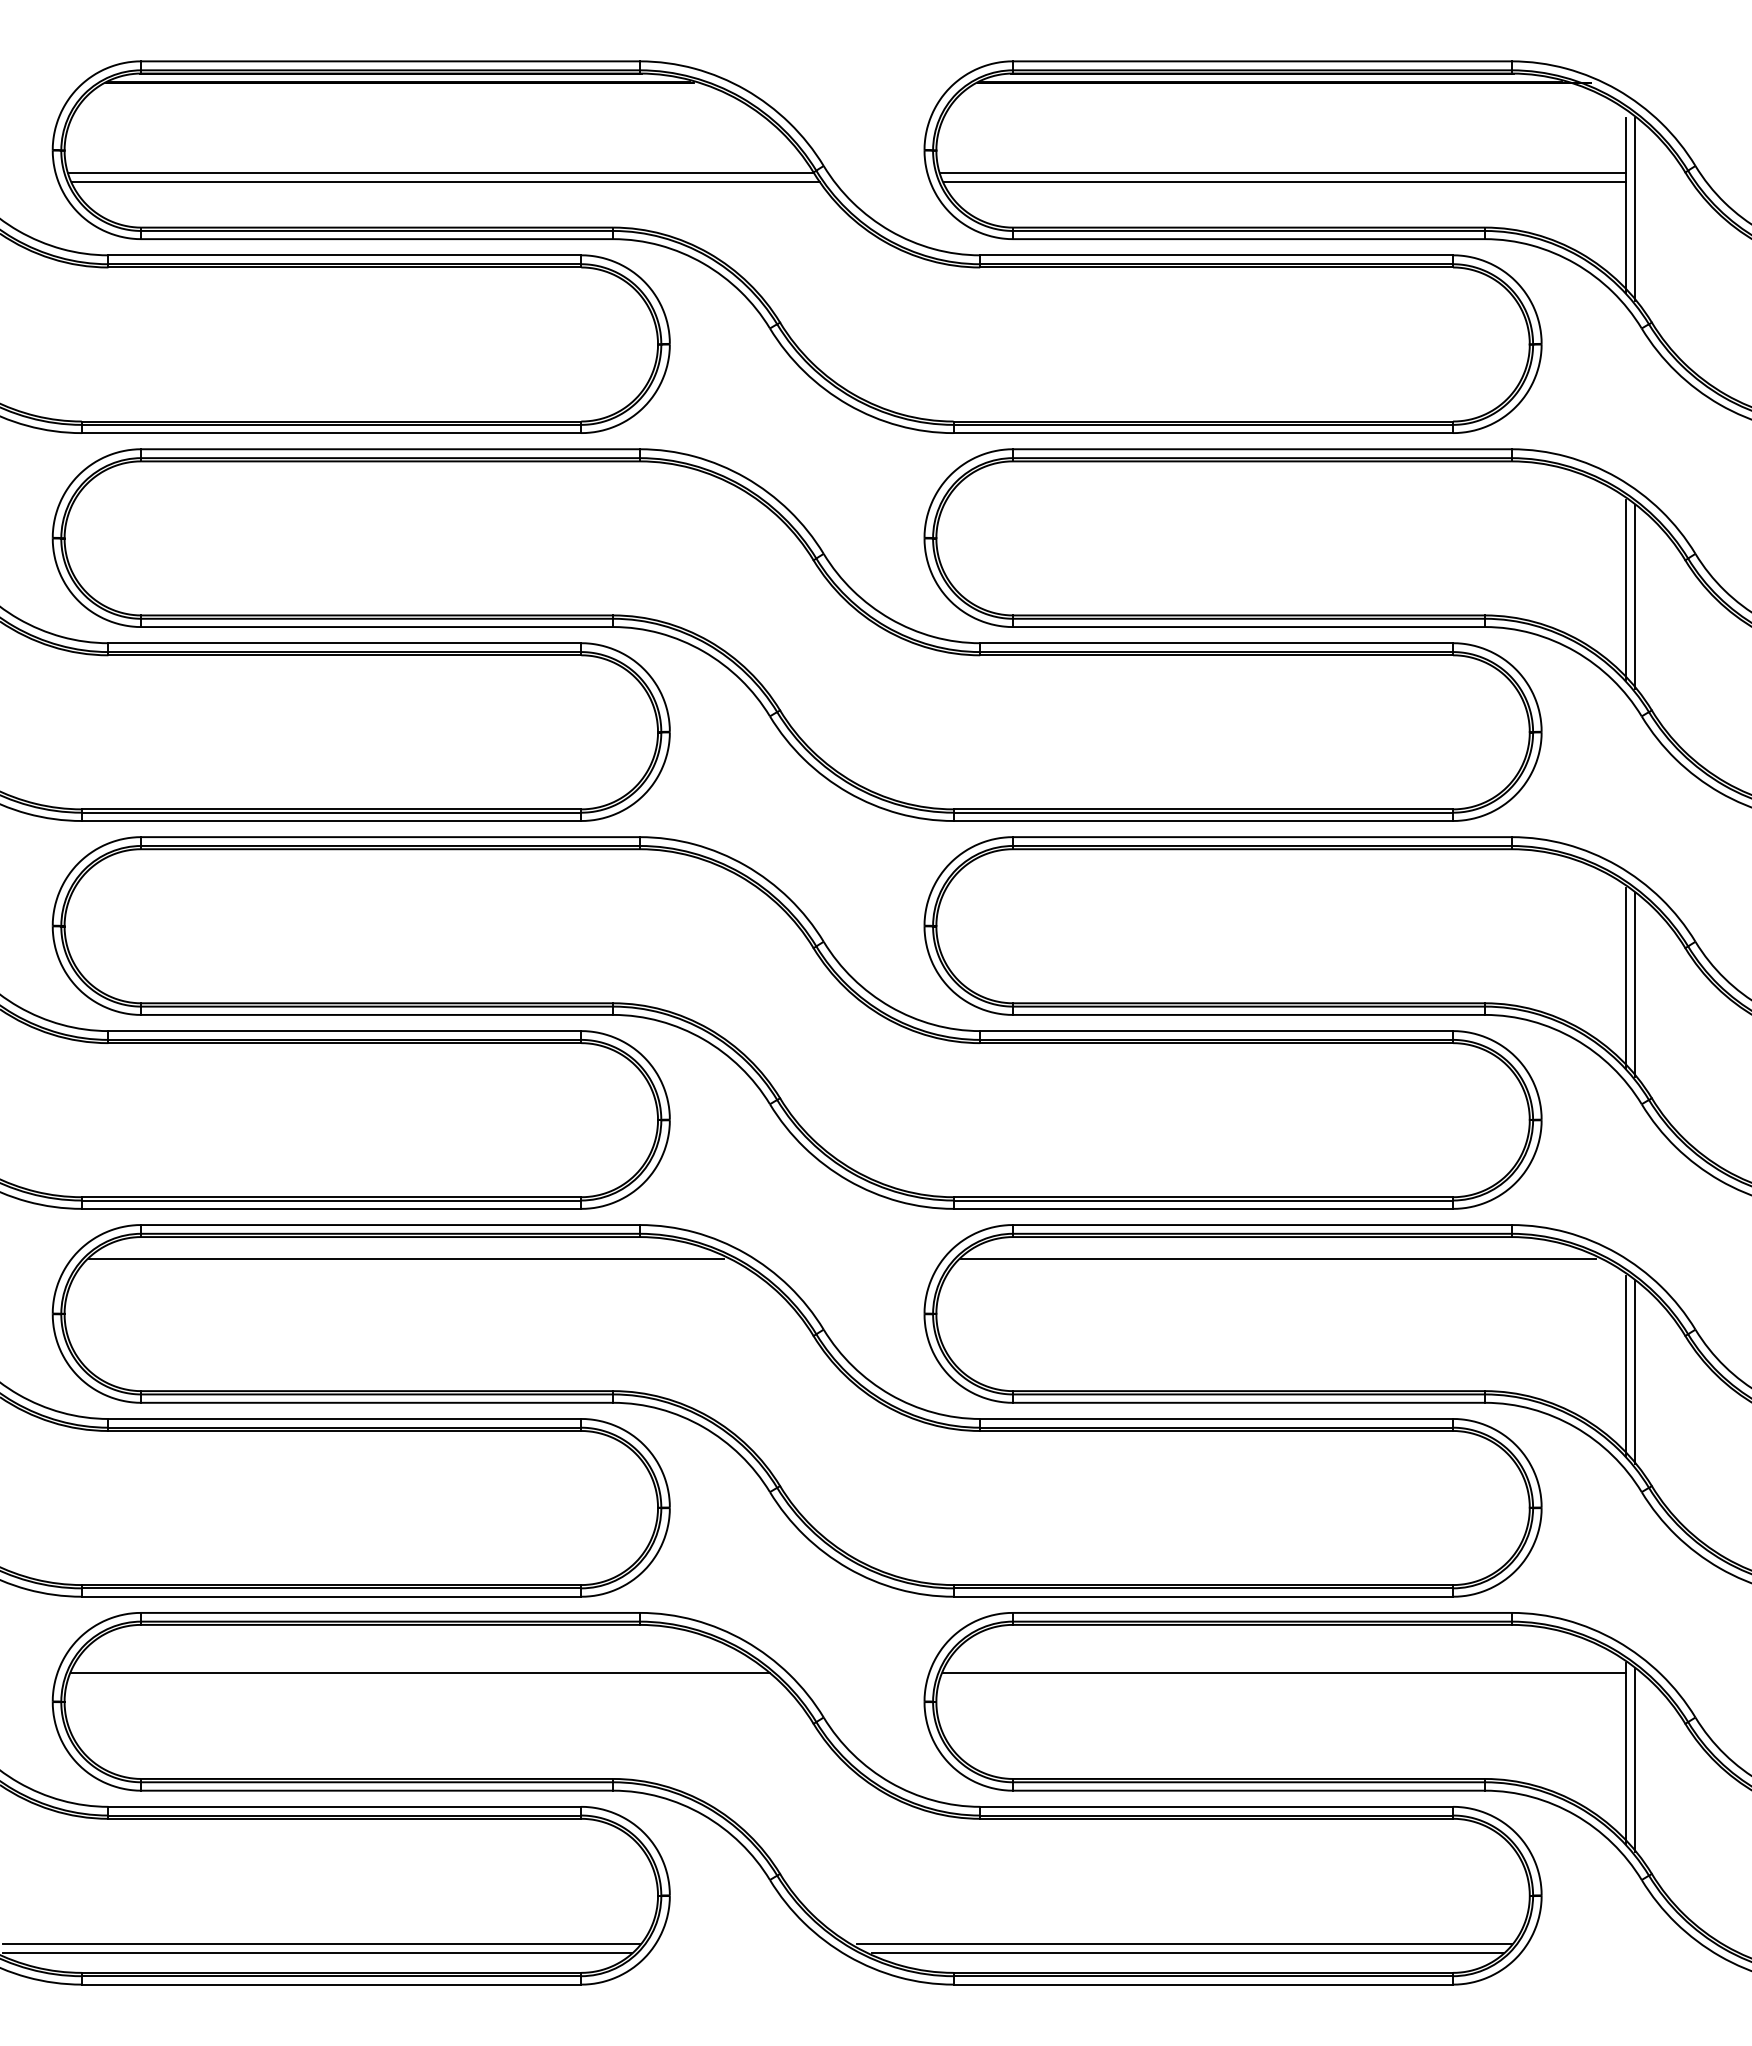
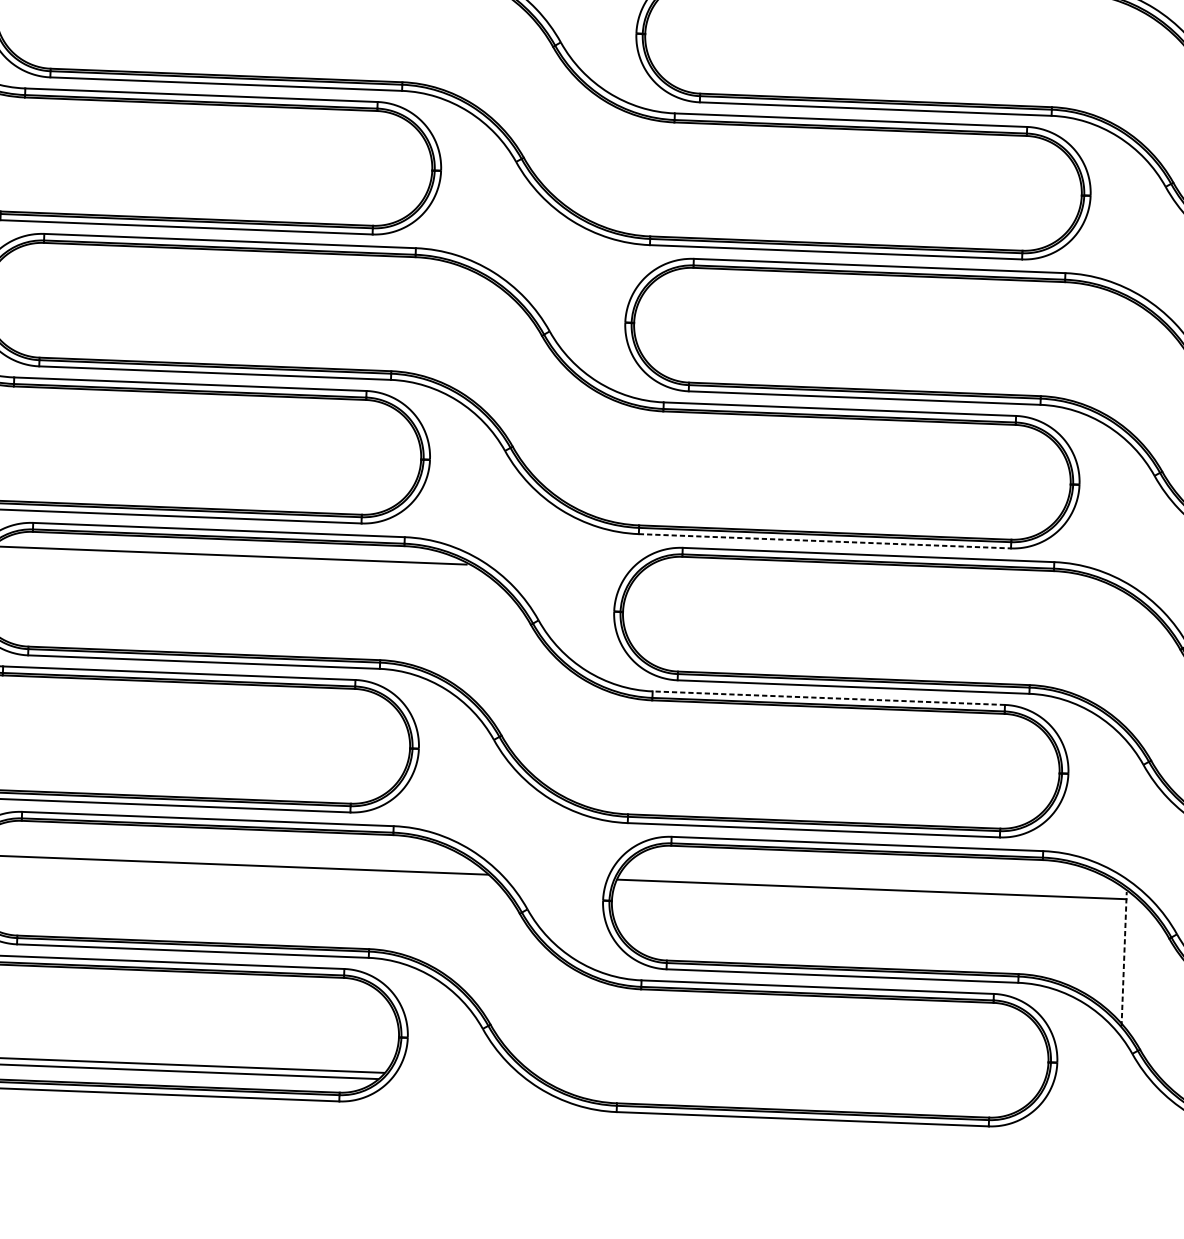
line: (1625, 589) -> (1157, 91), removed
line: (1634, 596) -> (1163, 97), removed
line: (1625, 977) -> (1146, 380), removed
line: (1634, 984) -> (1152, 386), removed
line: (1203, 1208) -> (825, 540), solid -> dashed
line: (1278, 1258) -> (879, 580), removed
line: (1625, 1365) -> (1134, 670), removed
line: (1634, 1372) -> (1141, 675), removed
line: (1216, 1418) -> (828, 697), solid -> dashed
line: (1625, 1753) -> (1123, 959), solid -> dashed
line: (1634, 1760) -> (1130, 964), removed
line: (1183, 1944) -> (789, 1088), removed
line: (1187, 1952) -> (791, 1094), removed

